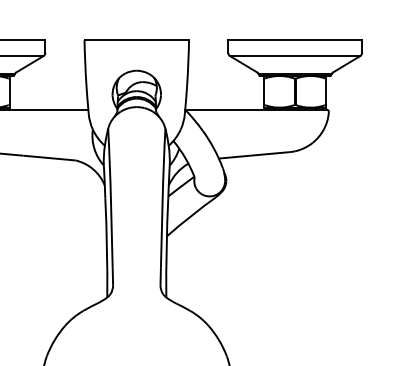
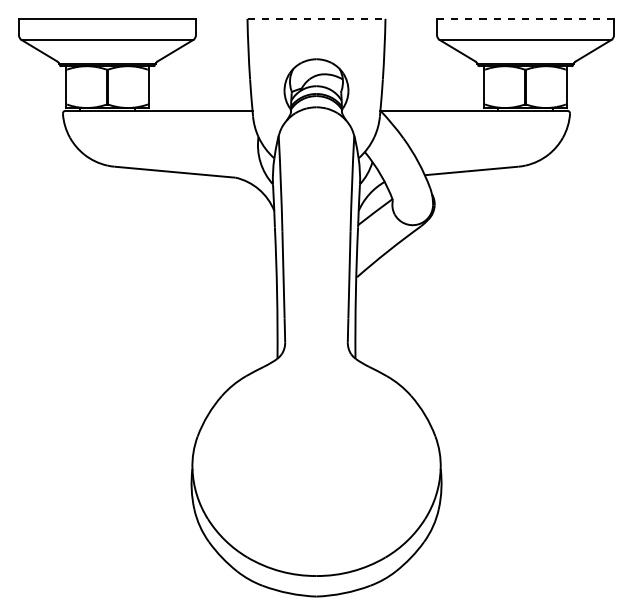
line: (136, 39) -> (316, 18), solid -> dashed
line: (295, 39) -> (525, 18), solid -> dashed

